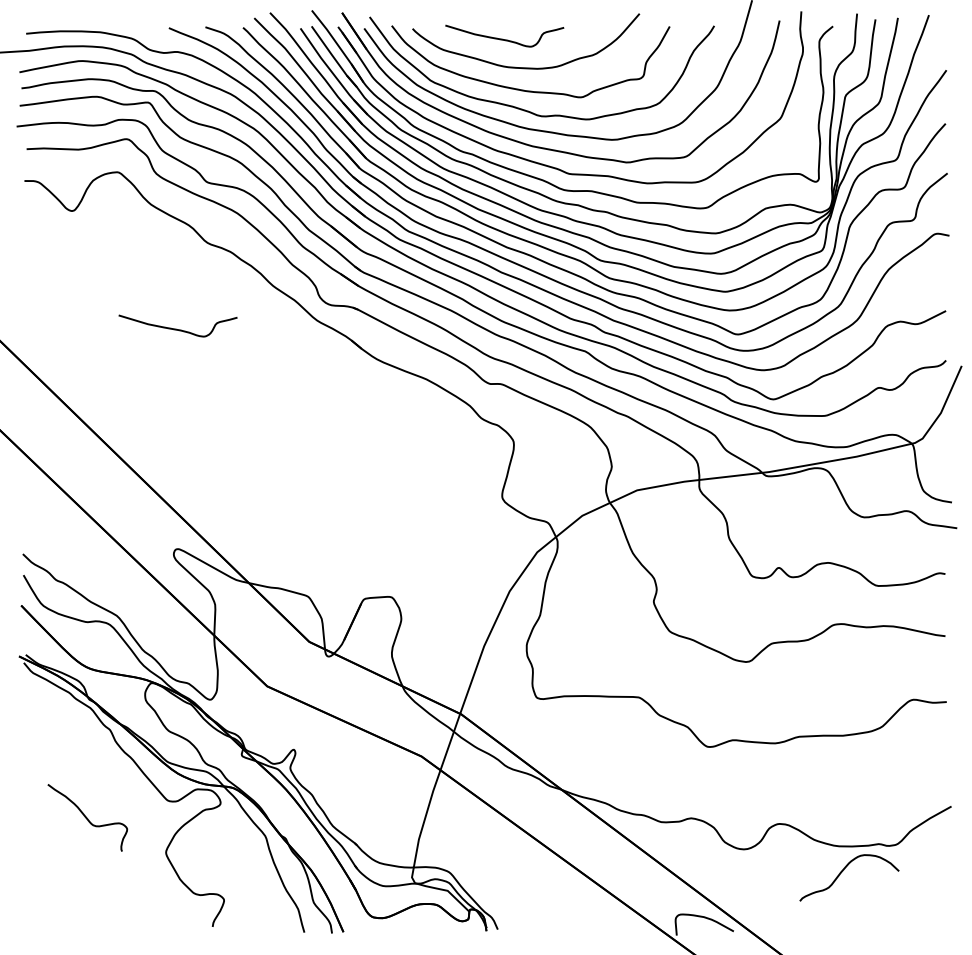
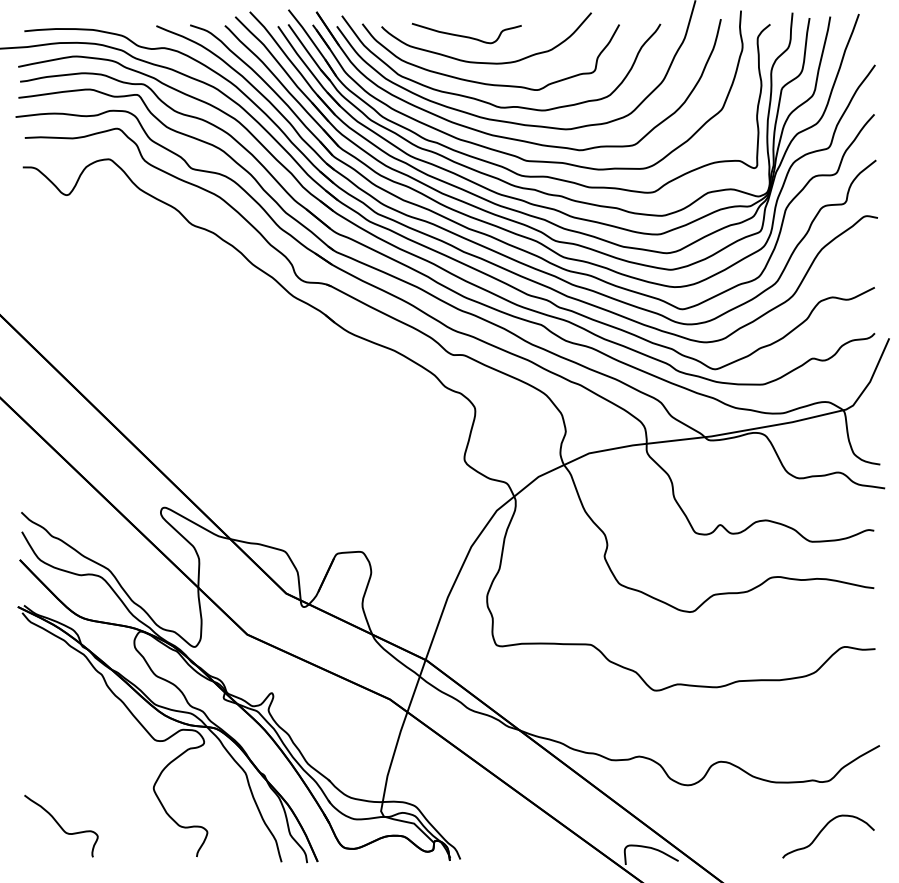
curve: (175, 328) -> (162, 303), removed
curve: (86, 817) -> (60, 825), moved
curve: (842, 872) -> (822, 831), moved

